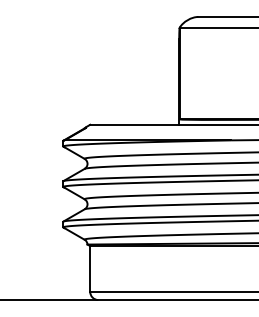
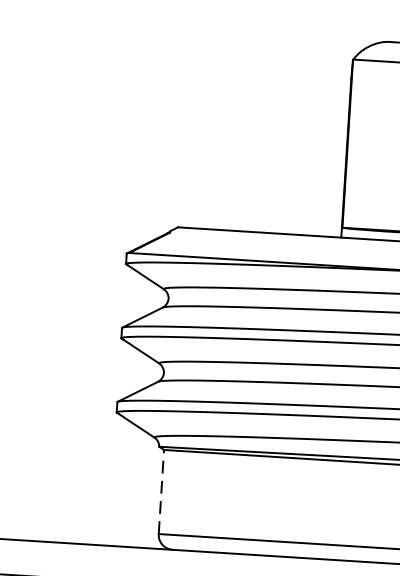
line: (90, 269) -> (161, 492), solid -> dashed

